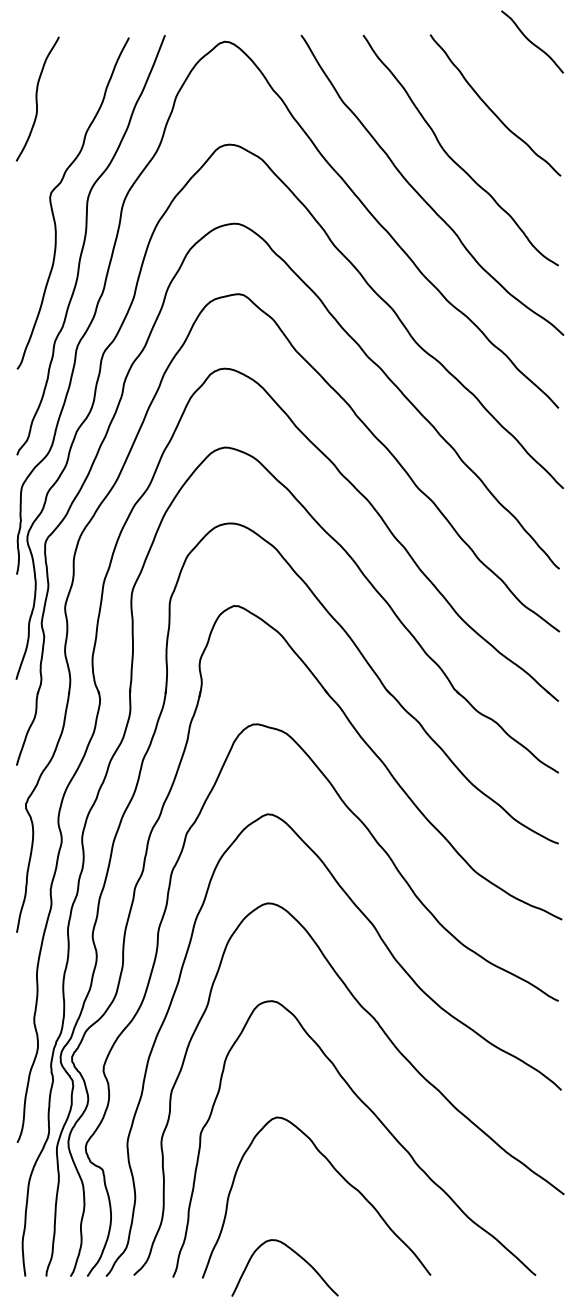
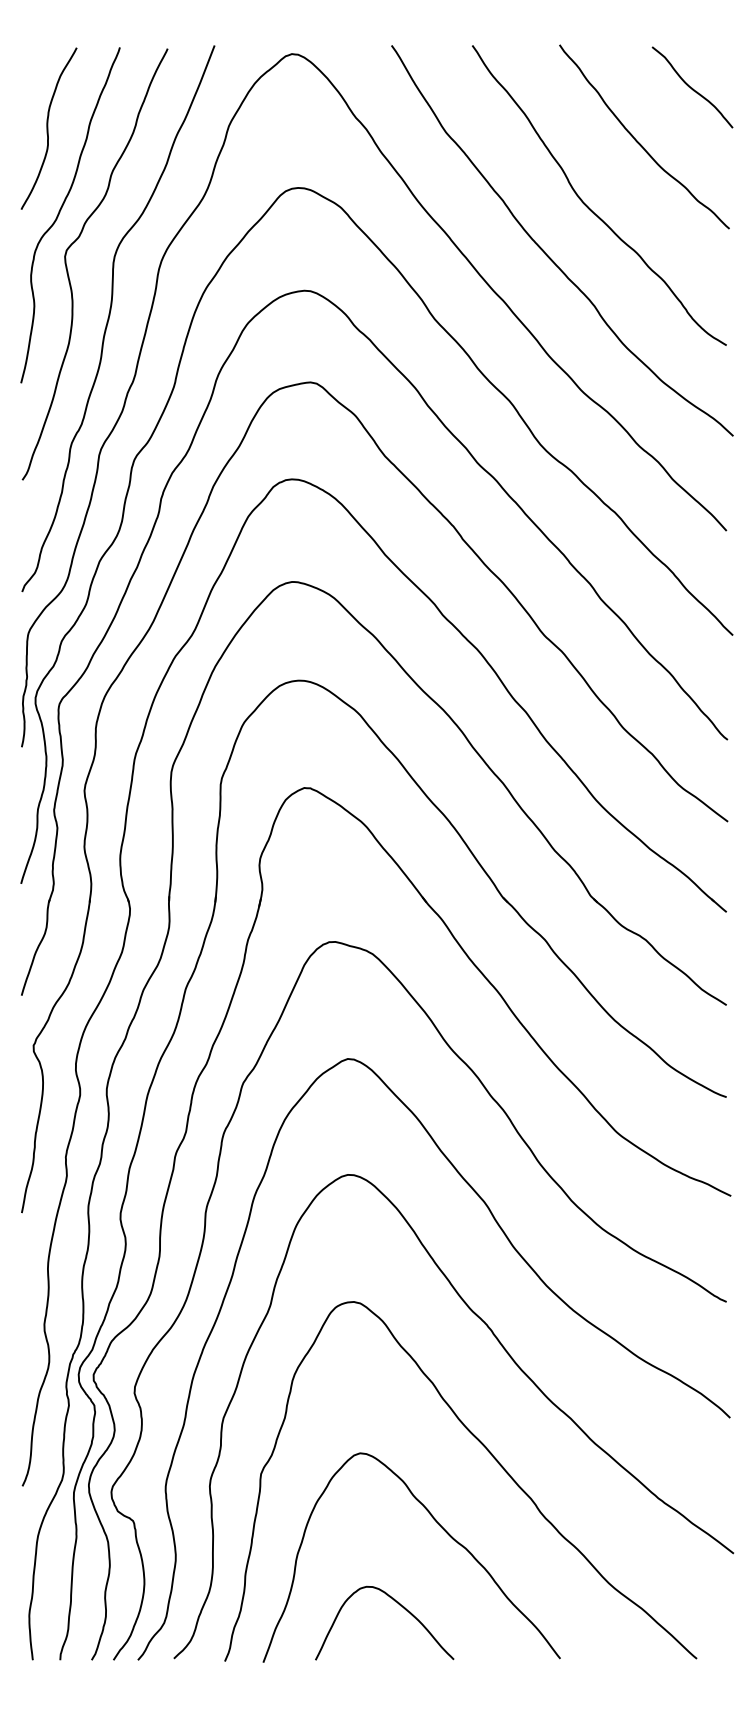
curve: (532, 42) -> (692, 87), moved
curve: (47, 162) -> (61, 210), added
curve: (297, 1255) -> (400, 1606), moved

